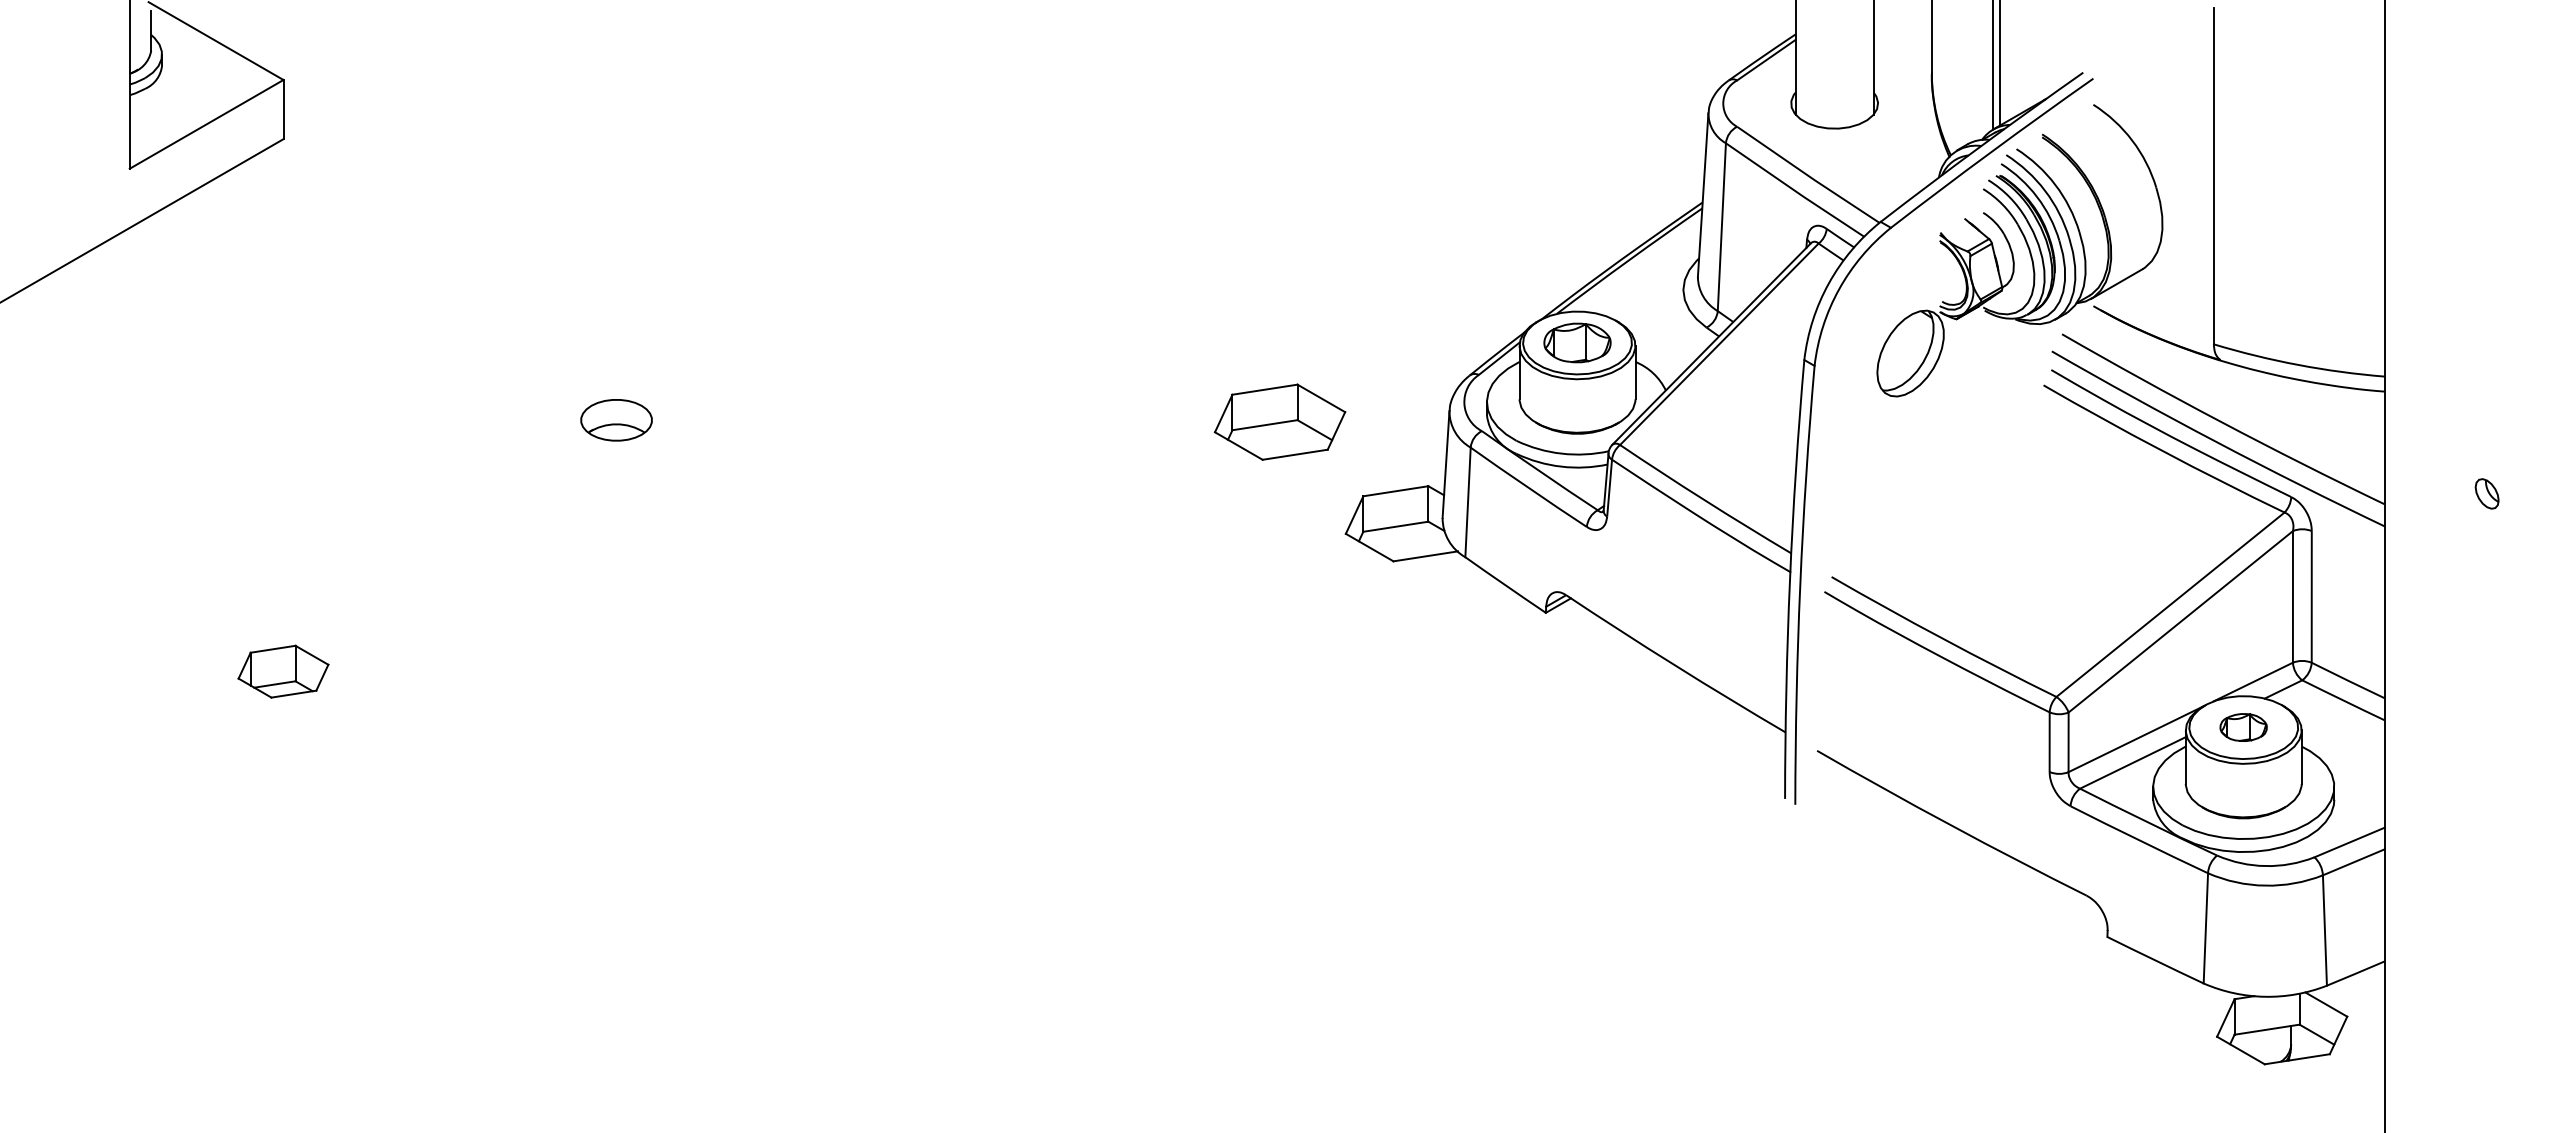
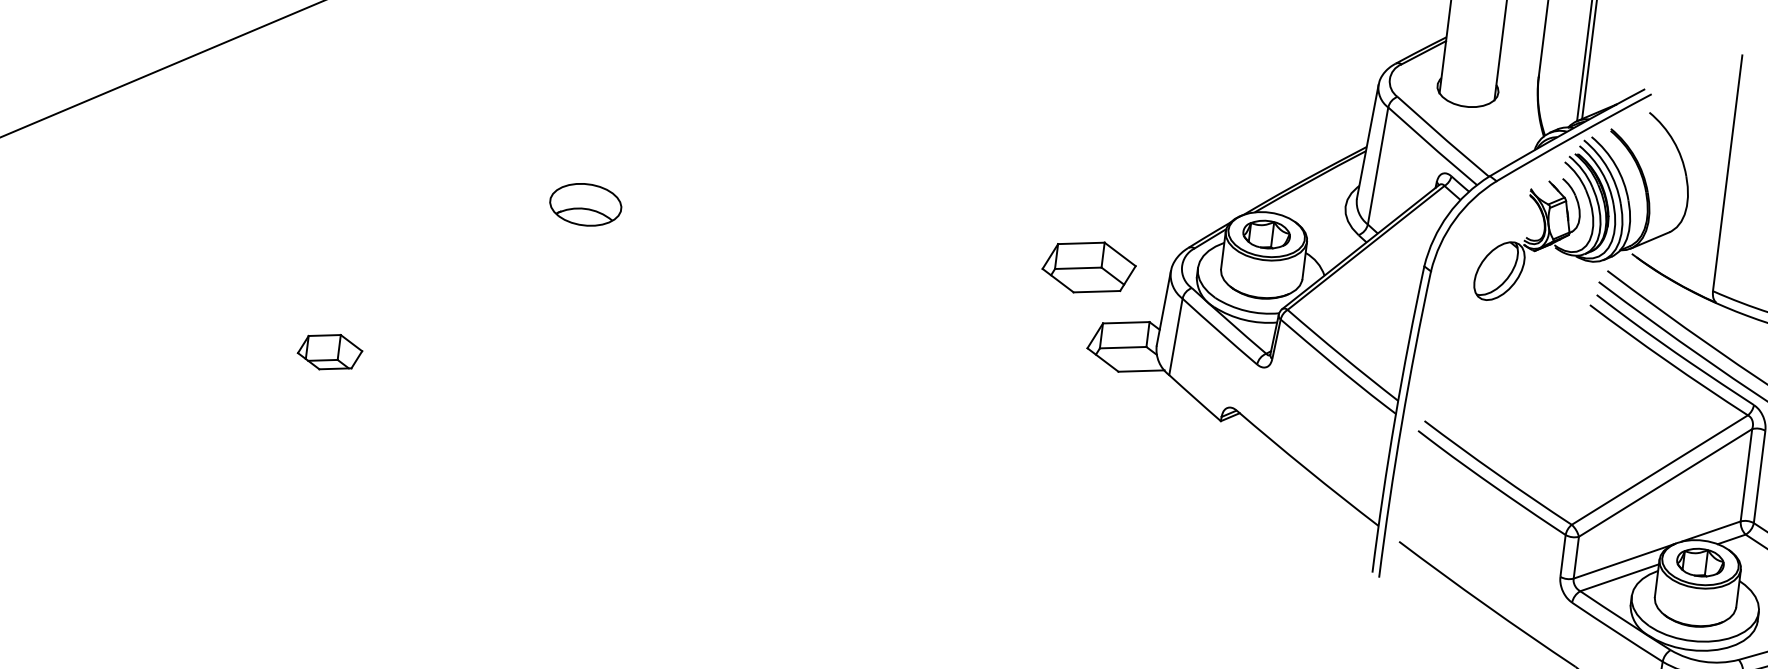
part: (616, 420) -> (585, 205), size x1.43
part: (1279, 421) -> (1088, 266), moved
part: (2243, 727) -> (1700, 562), size x1.43

